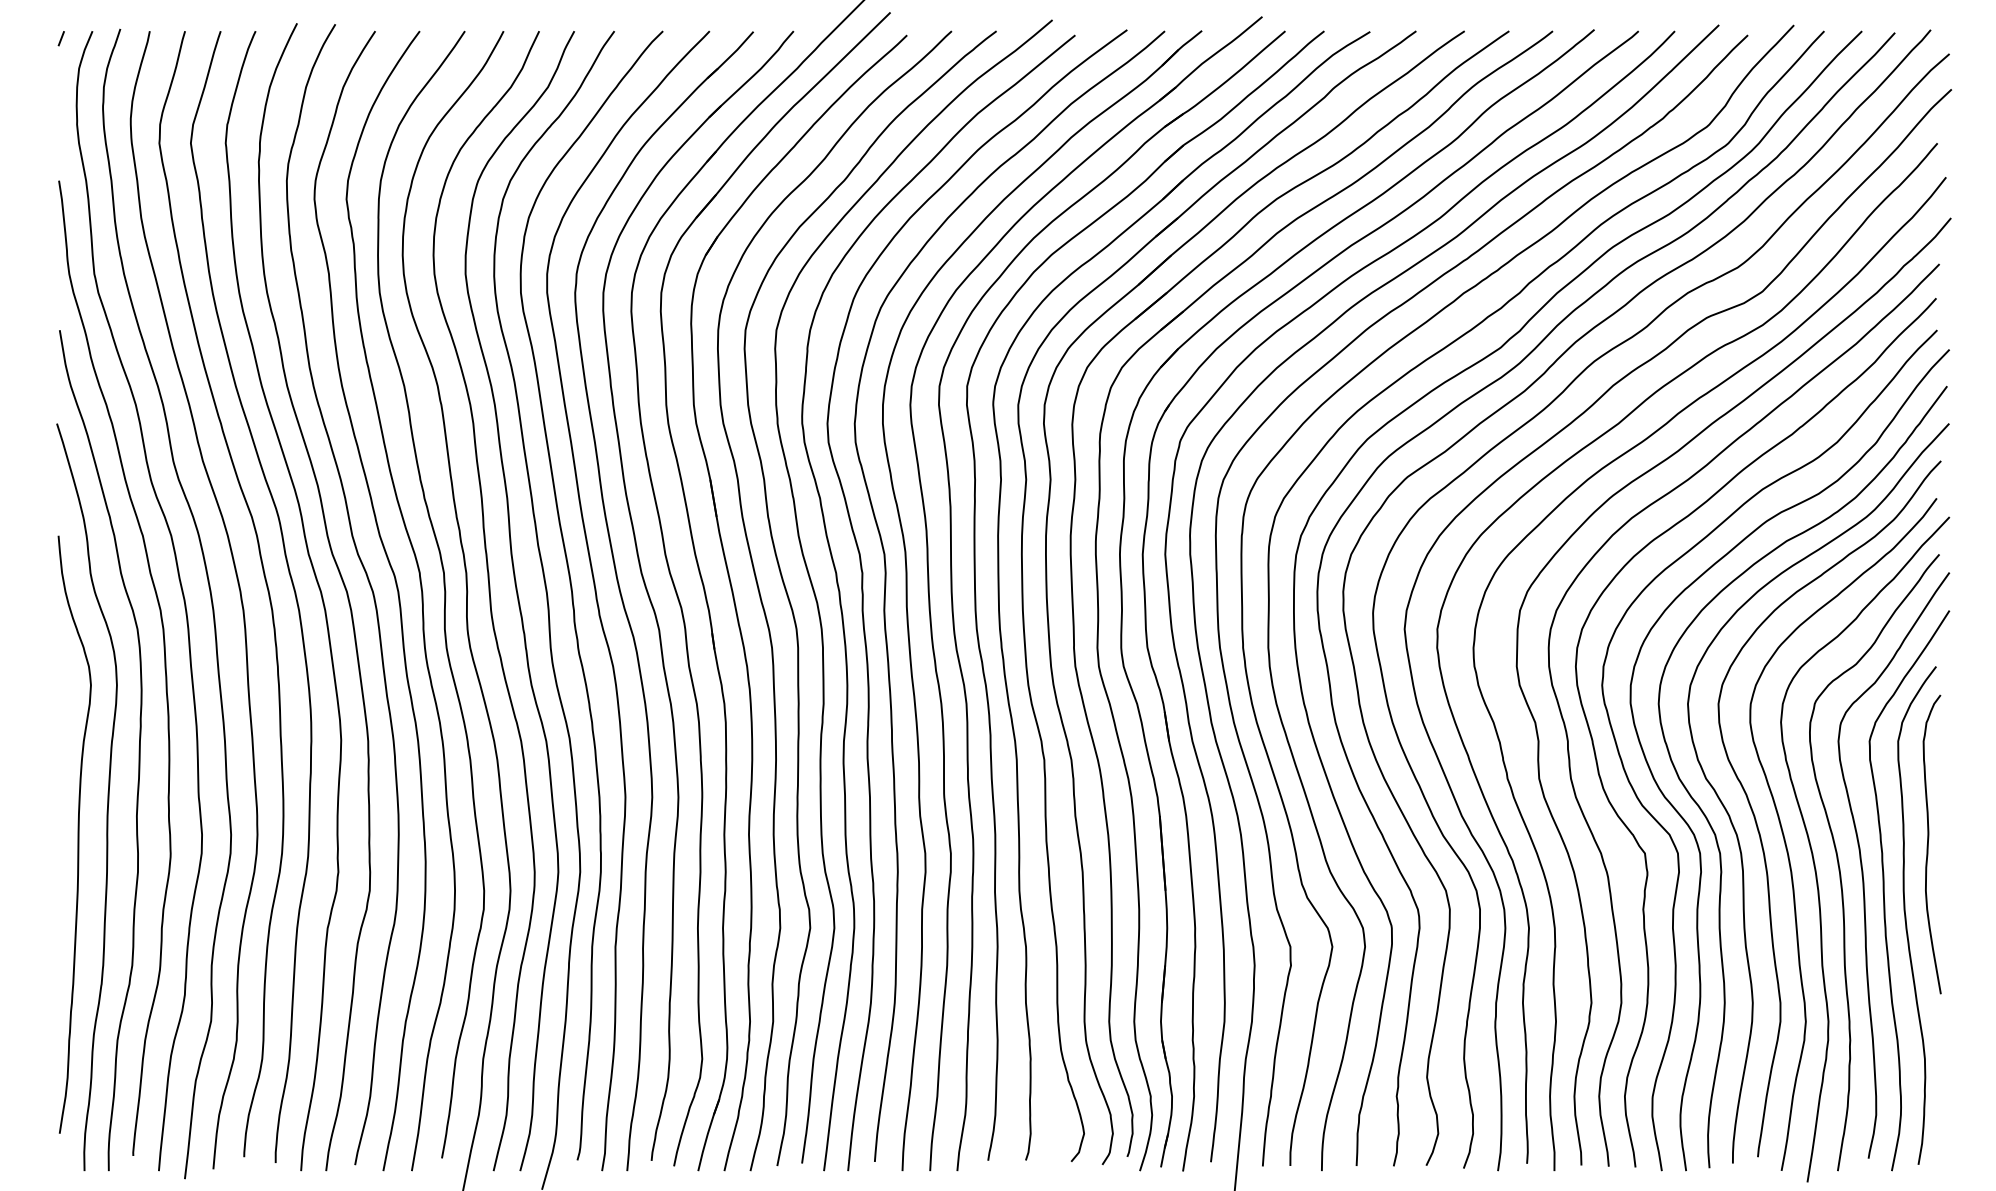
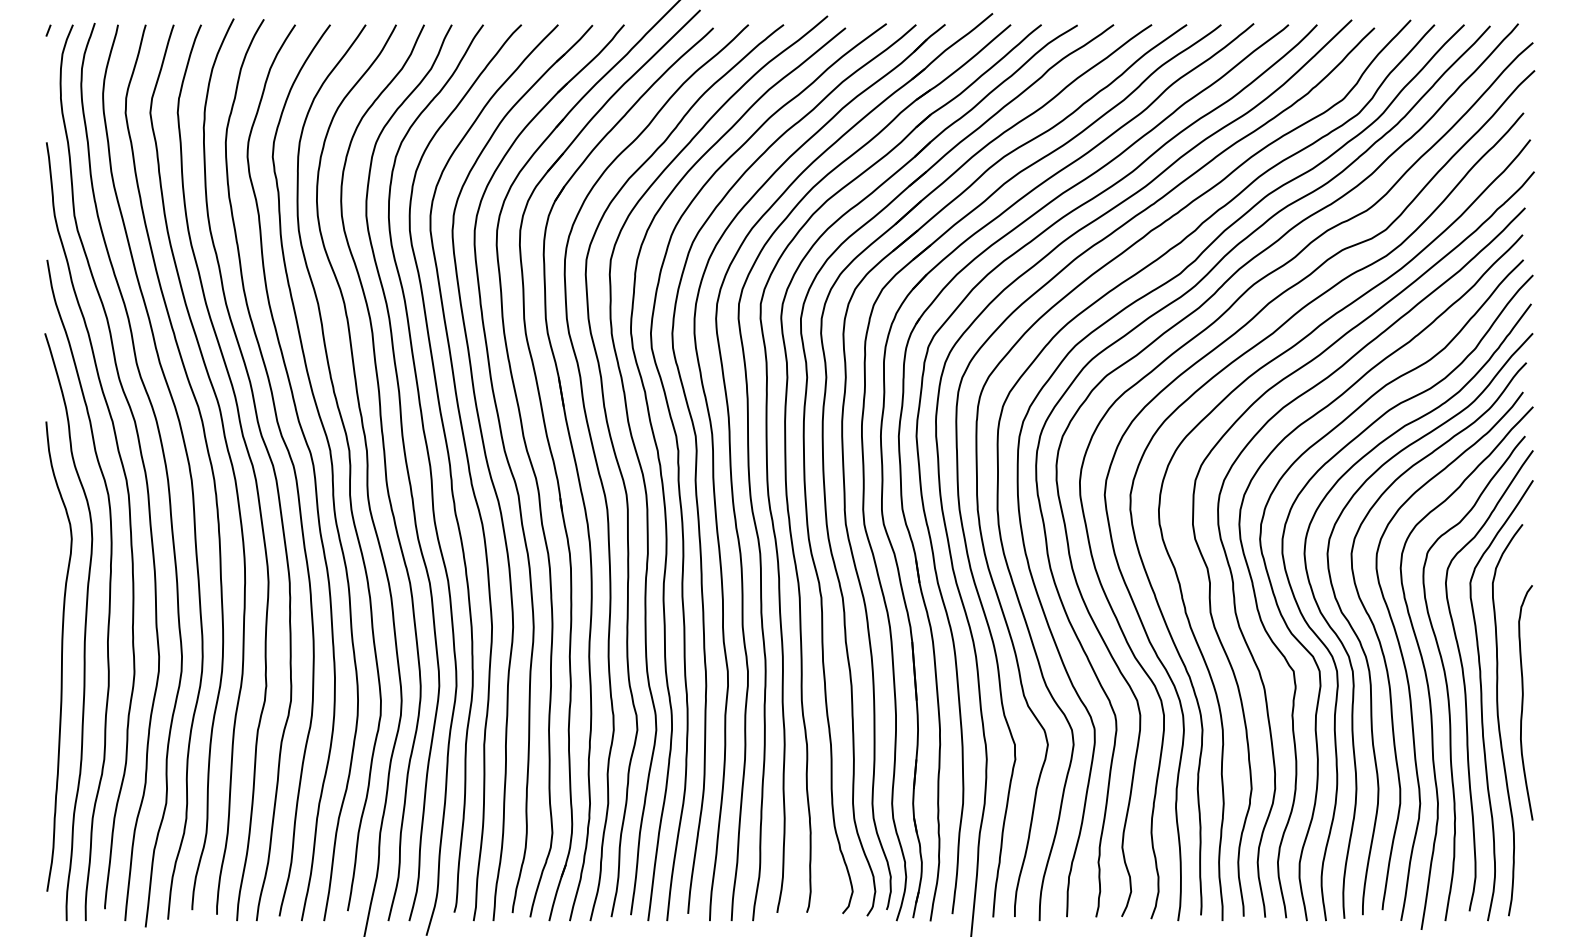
curve: (1928, 844) -> (1522, 702), moved

